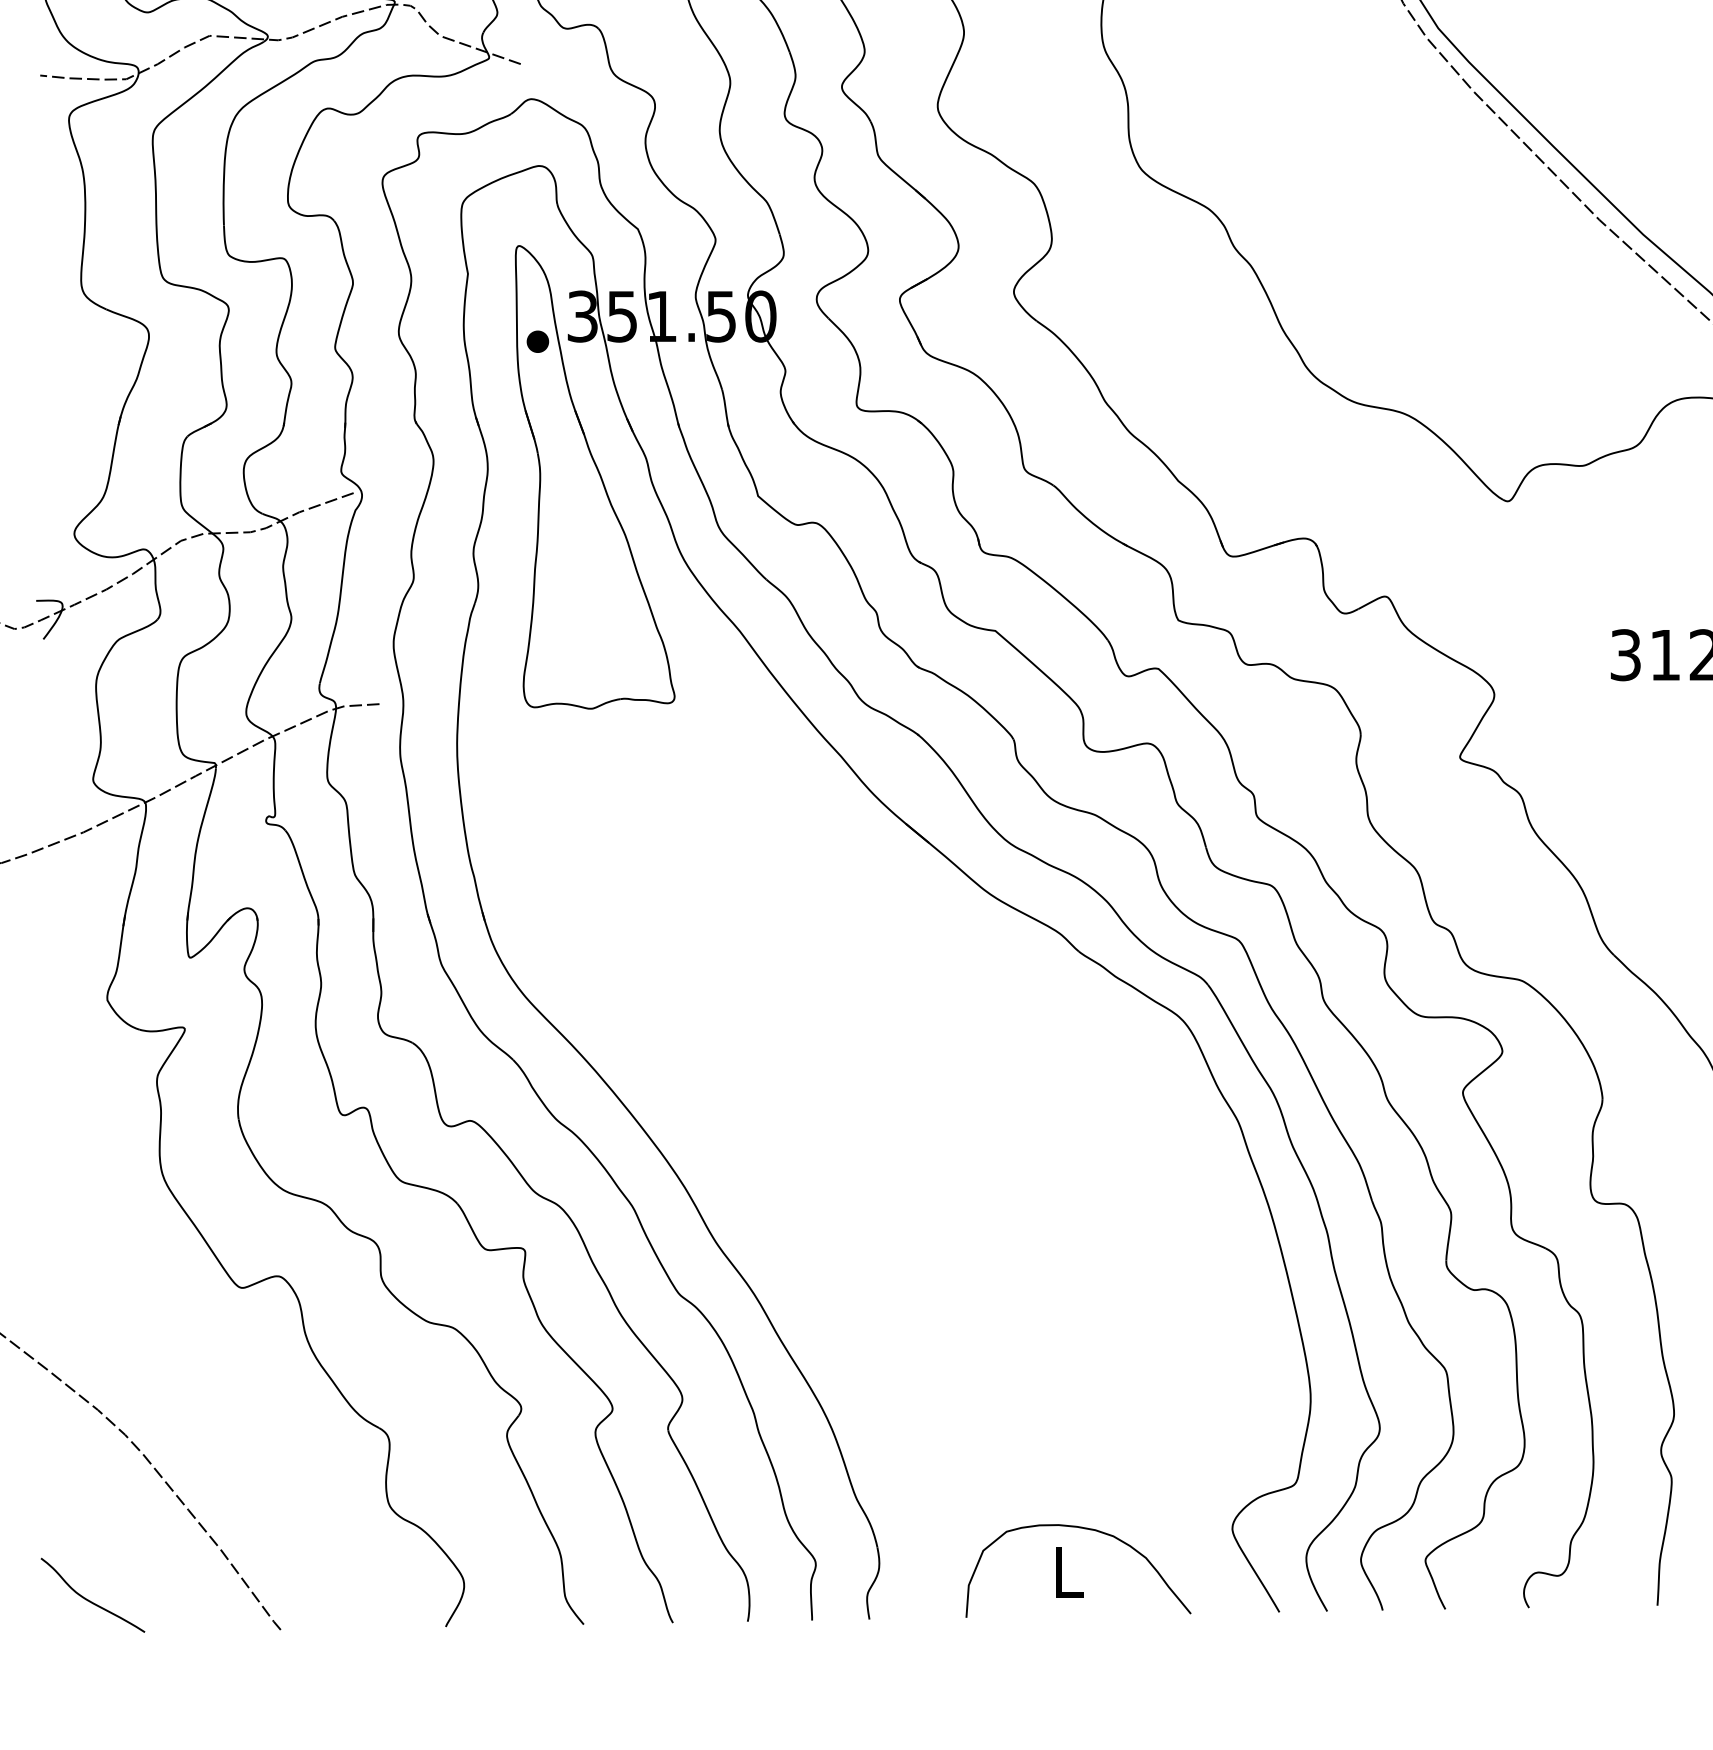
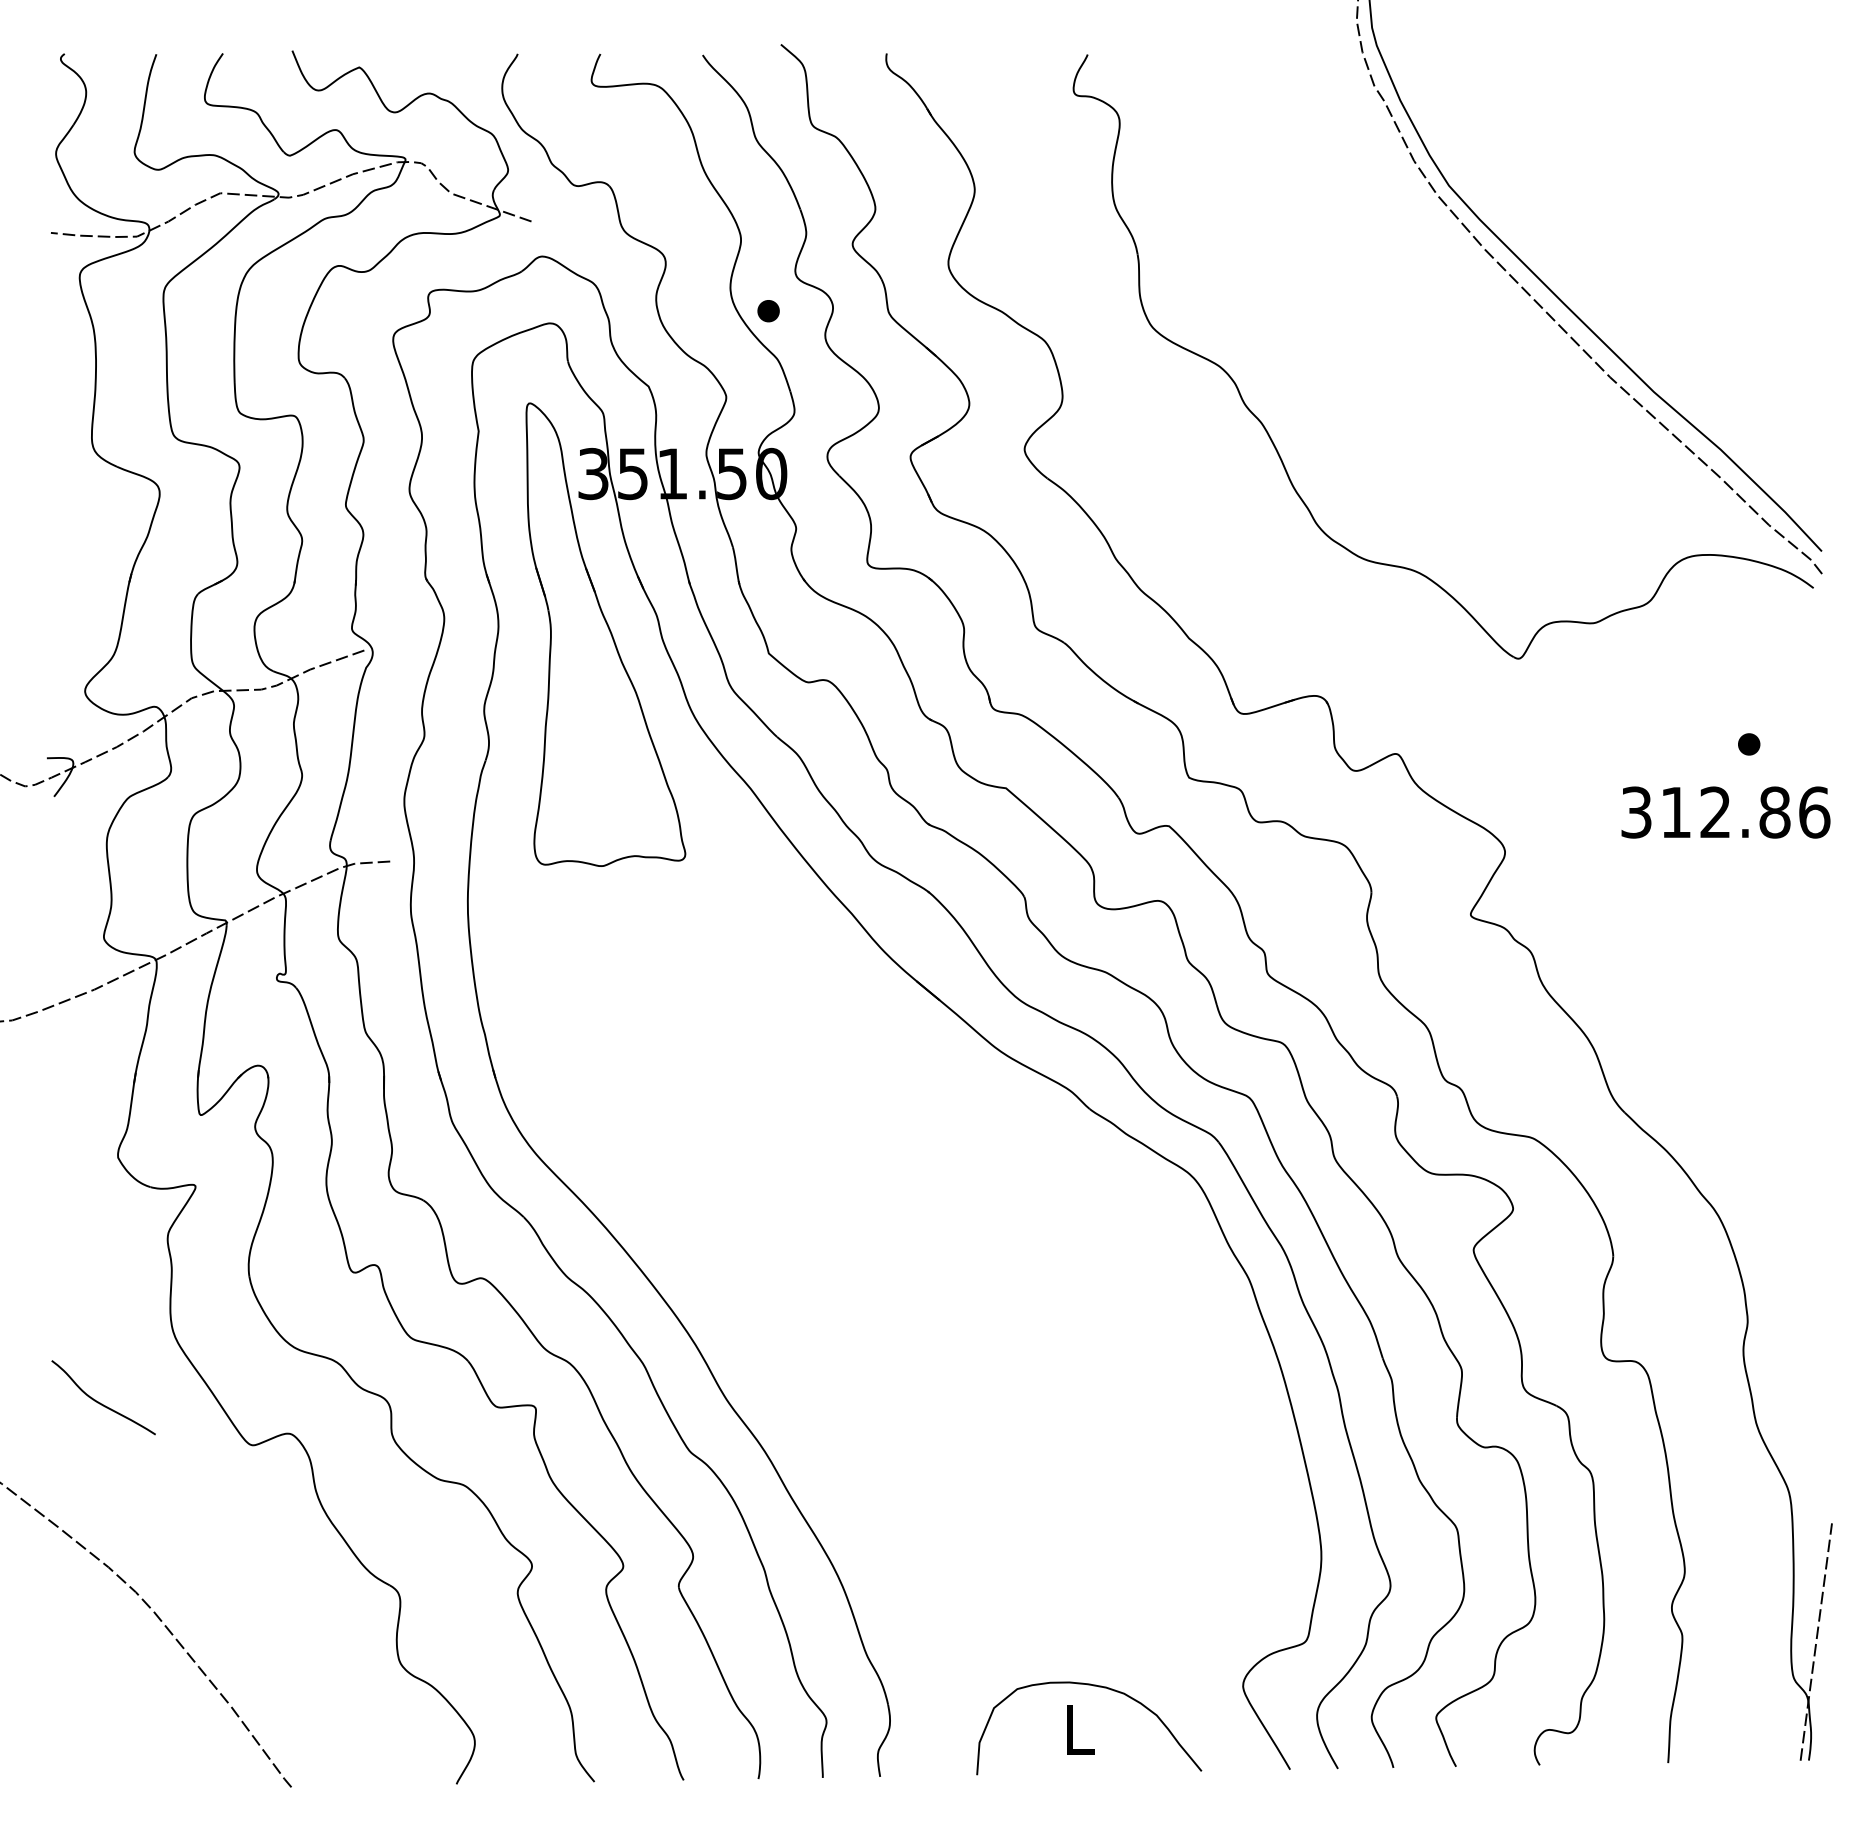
part: (537, 342) -> (768, 311), moved
curve: (89, 1600) -> (100, 1402), moved

